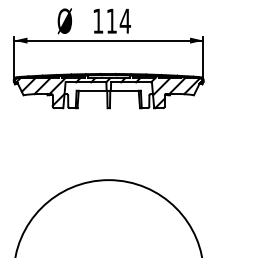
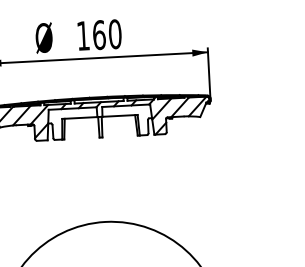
text: (118, 20) -> (107, 33), 114 -> 160

